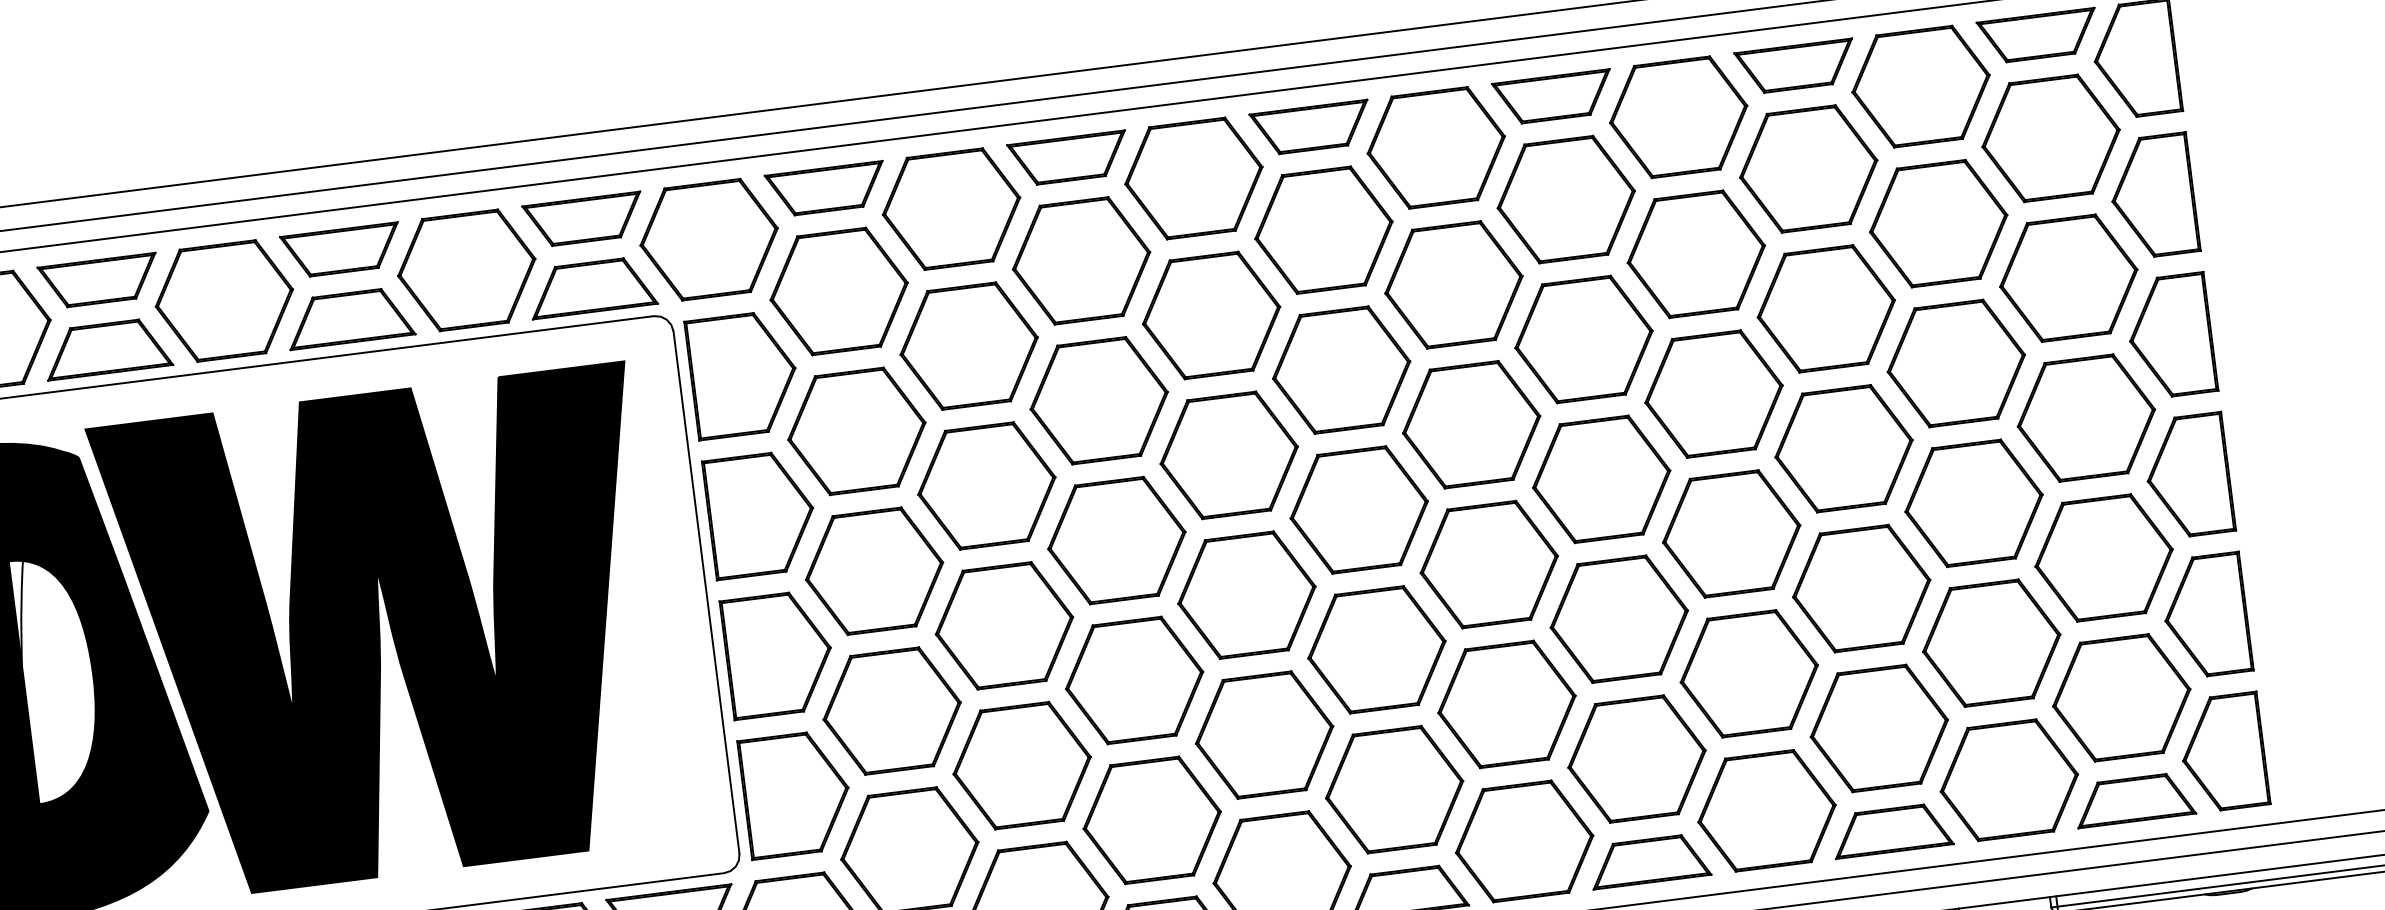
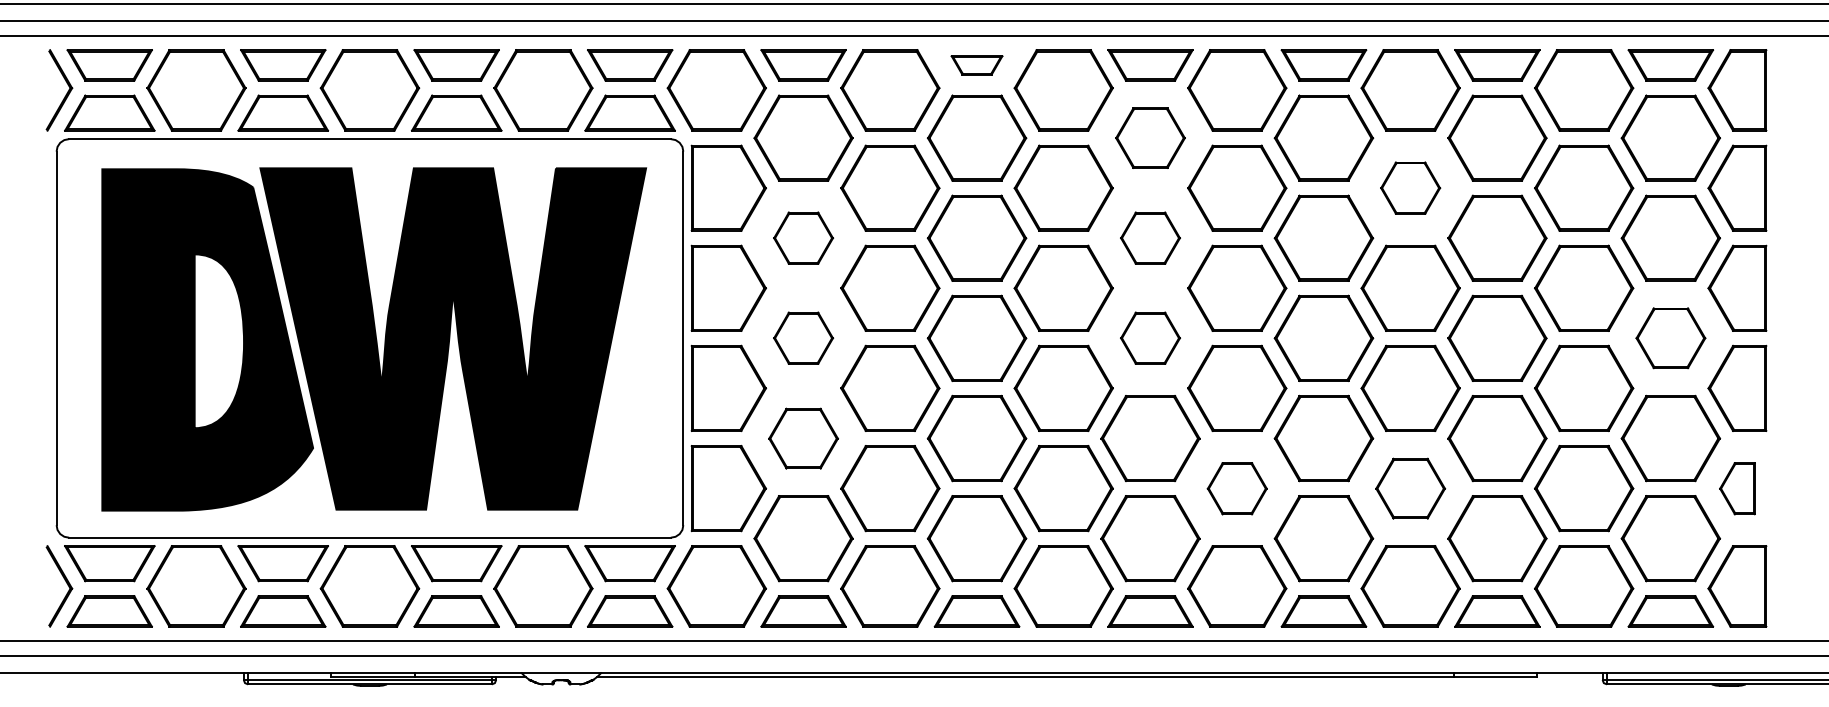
part: (1067, 159) -> (976, 65), size x0.6
part: (1323, 229) -> (1150, 137), size x0.7
part: (1695, 253) -> (1410, 187), size x0.6
part: (1341, 368) -> (1150, 237), size x0.6
part: (2085, 416) -> (1670, 337), size x0.7
part: (856, 430) -> (803, 237), size x0.6
part: (1359, 508) -> (1150, 337), size x0.6
part: (874, 569) -> (803, 337), size x0.6
part: (2206, 616) -> (1737, 488), size x0.6
part: (1749, 673) -> (1410, 488), size x0.7
part: (1507, 704) -> (1237, 488), size x0.6
part: (892, 711) -> (803, 438), size x0.7

